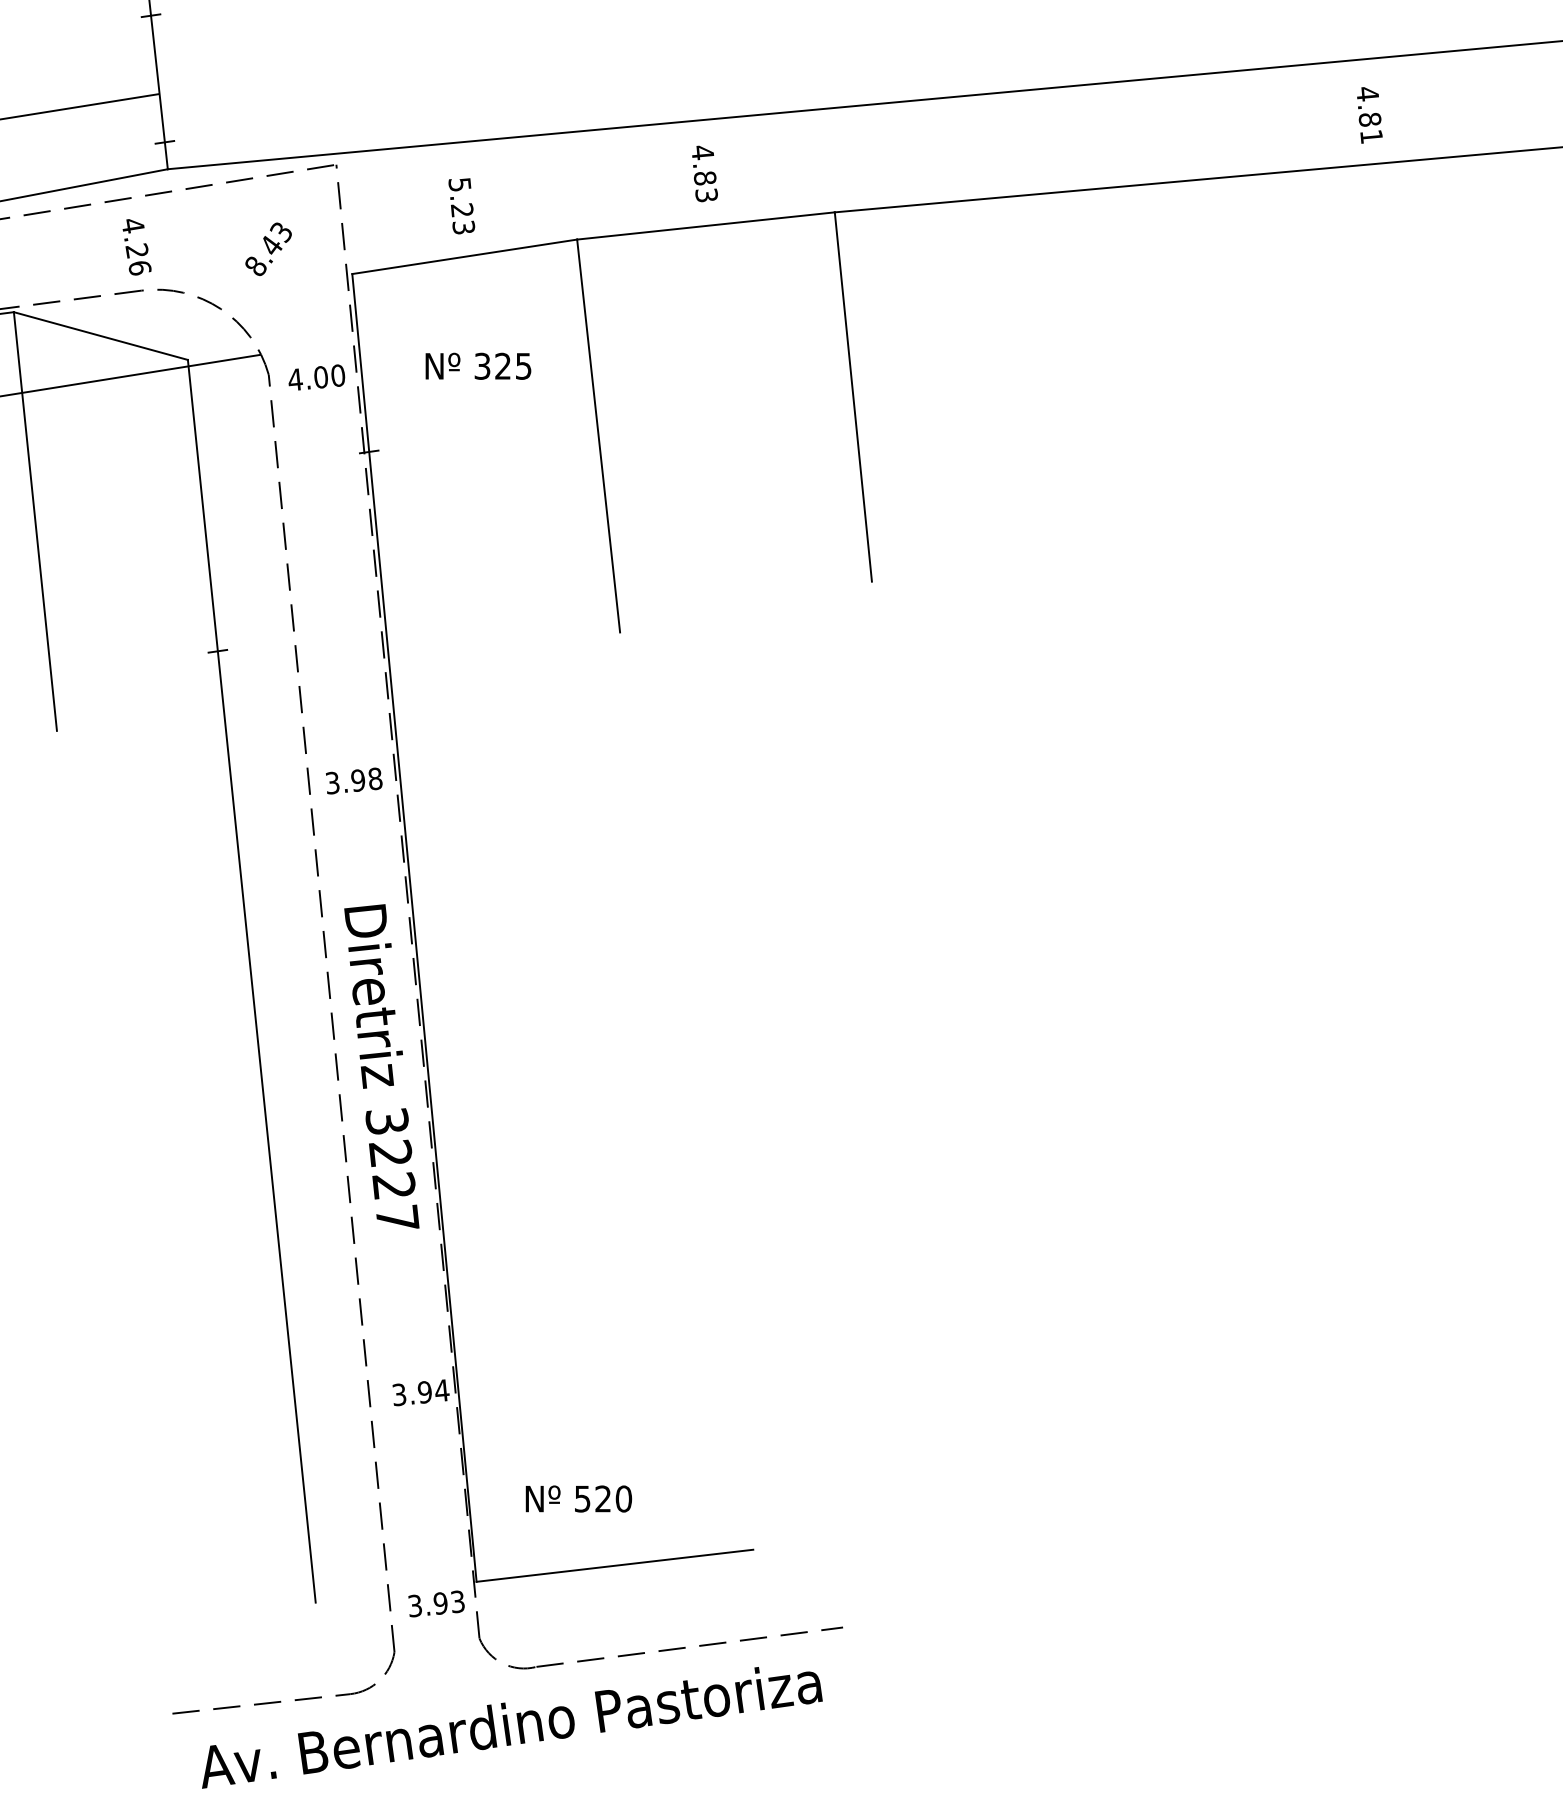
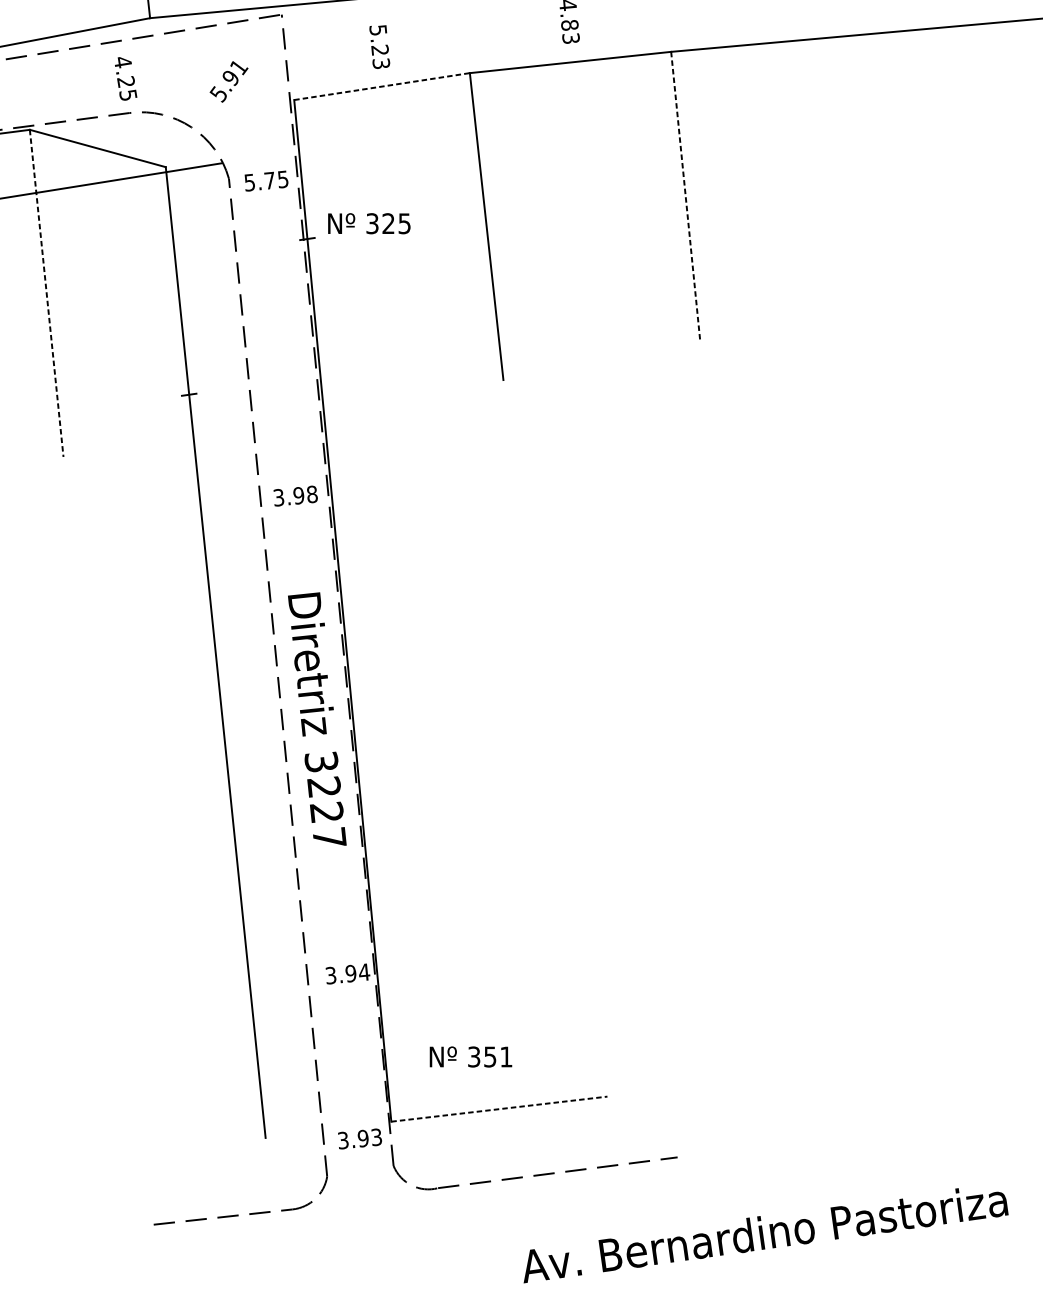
text: (268, 249) -> (228, 80), 8.43 -> 5.91
line: (464, 256) -> (381, 86), solid -> dashed
text: (139, 267) -> (127, 94), 4.26 -> 4.25
text: (478, 365) -> (369, 223), moved
text: (316, 377) -> (266, 180), 4.00 -> 5.75
line: (853, 397) -> (685, 196), solid -> dashed
line: (35, 522) -> (46, 294), solid -> dashed
text: (603, 1498) -> (490, 1056), 520 -> 351
line: (615, 1565) -> (499, 1108), solid -> dashed
text: (512, 1727) -> (766, 1235), moved

